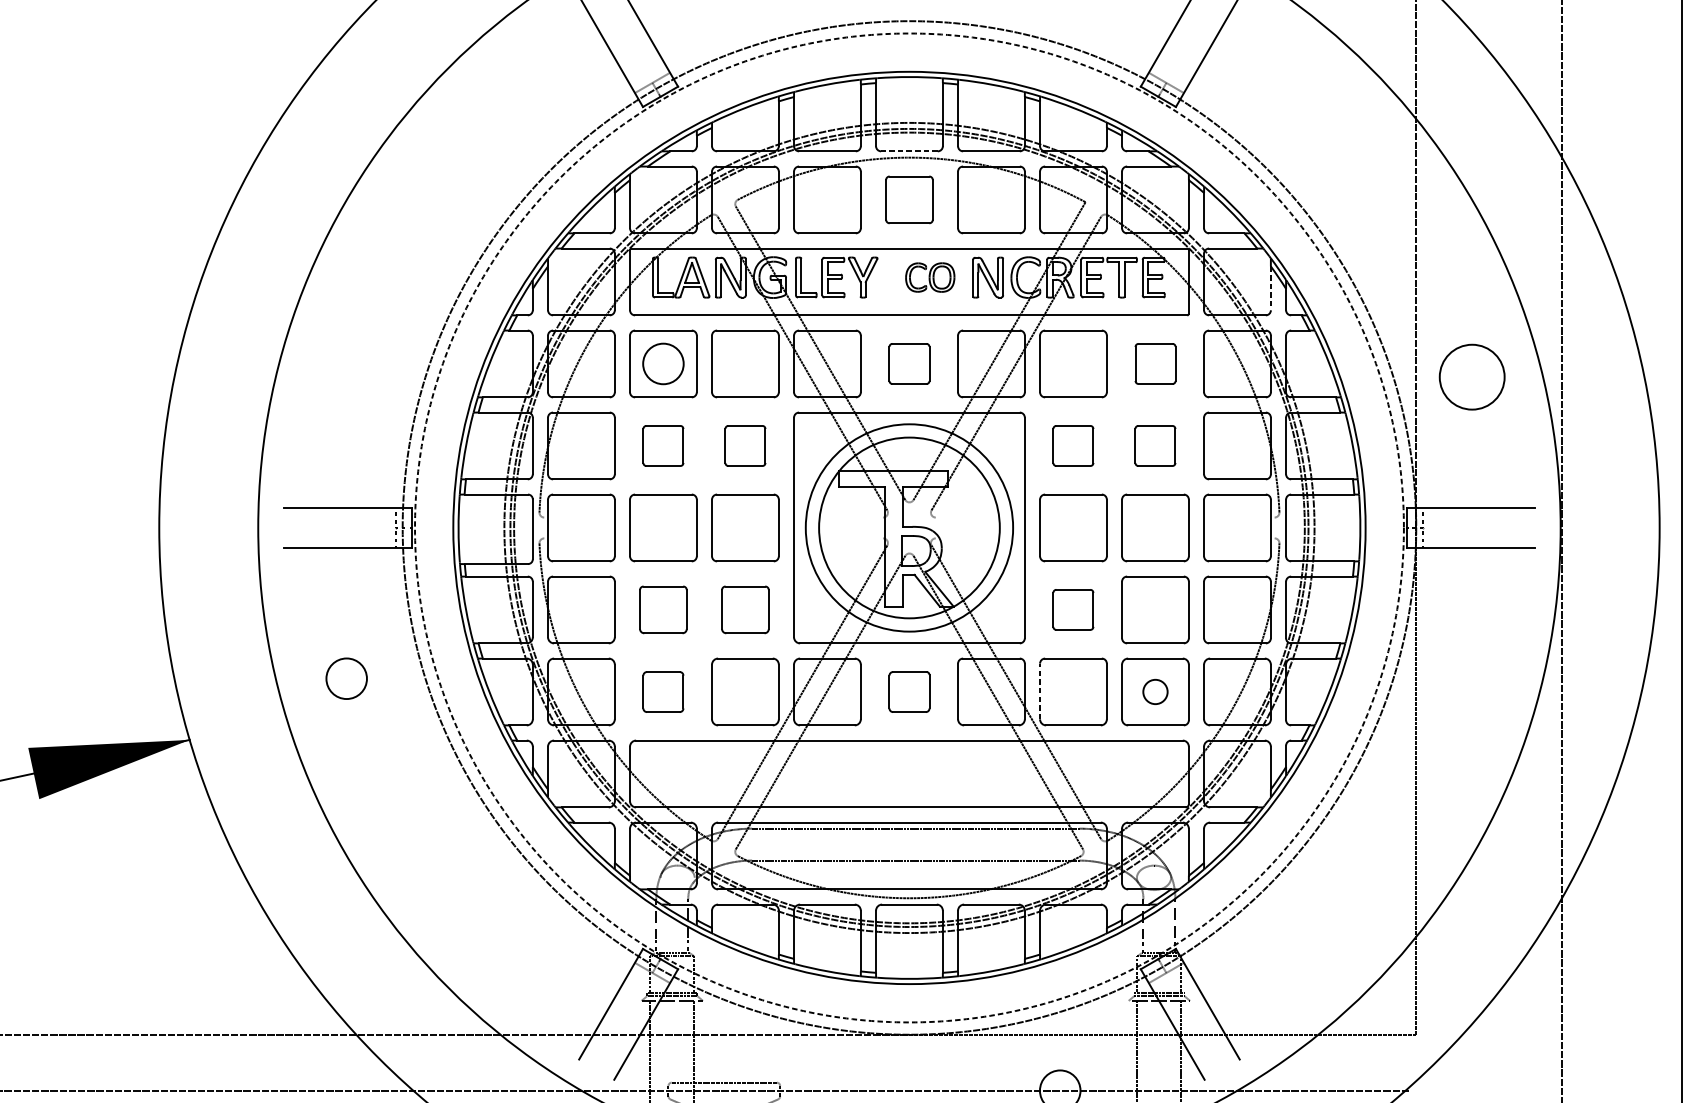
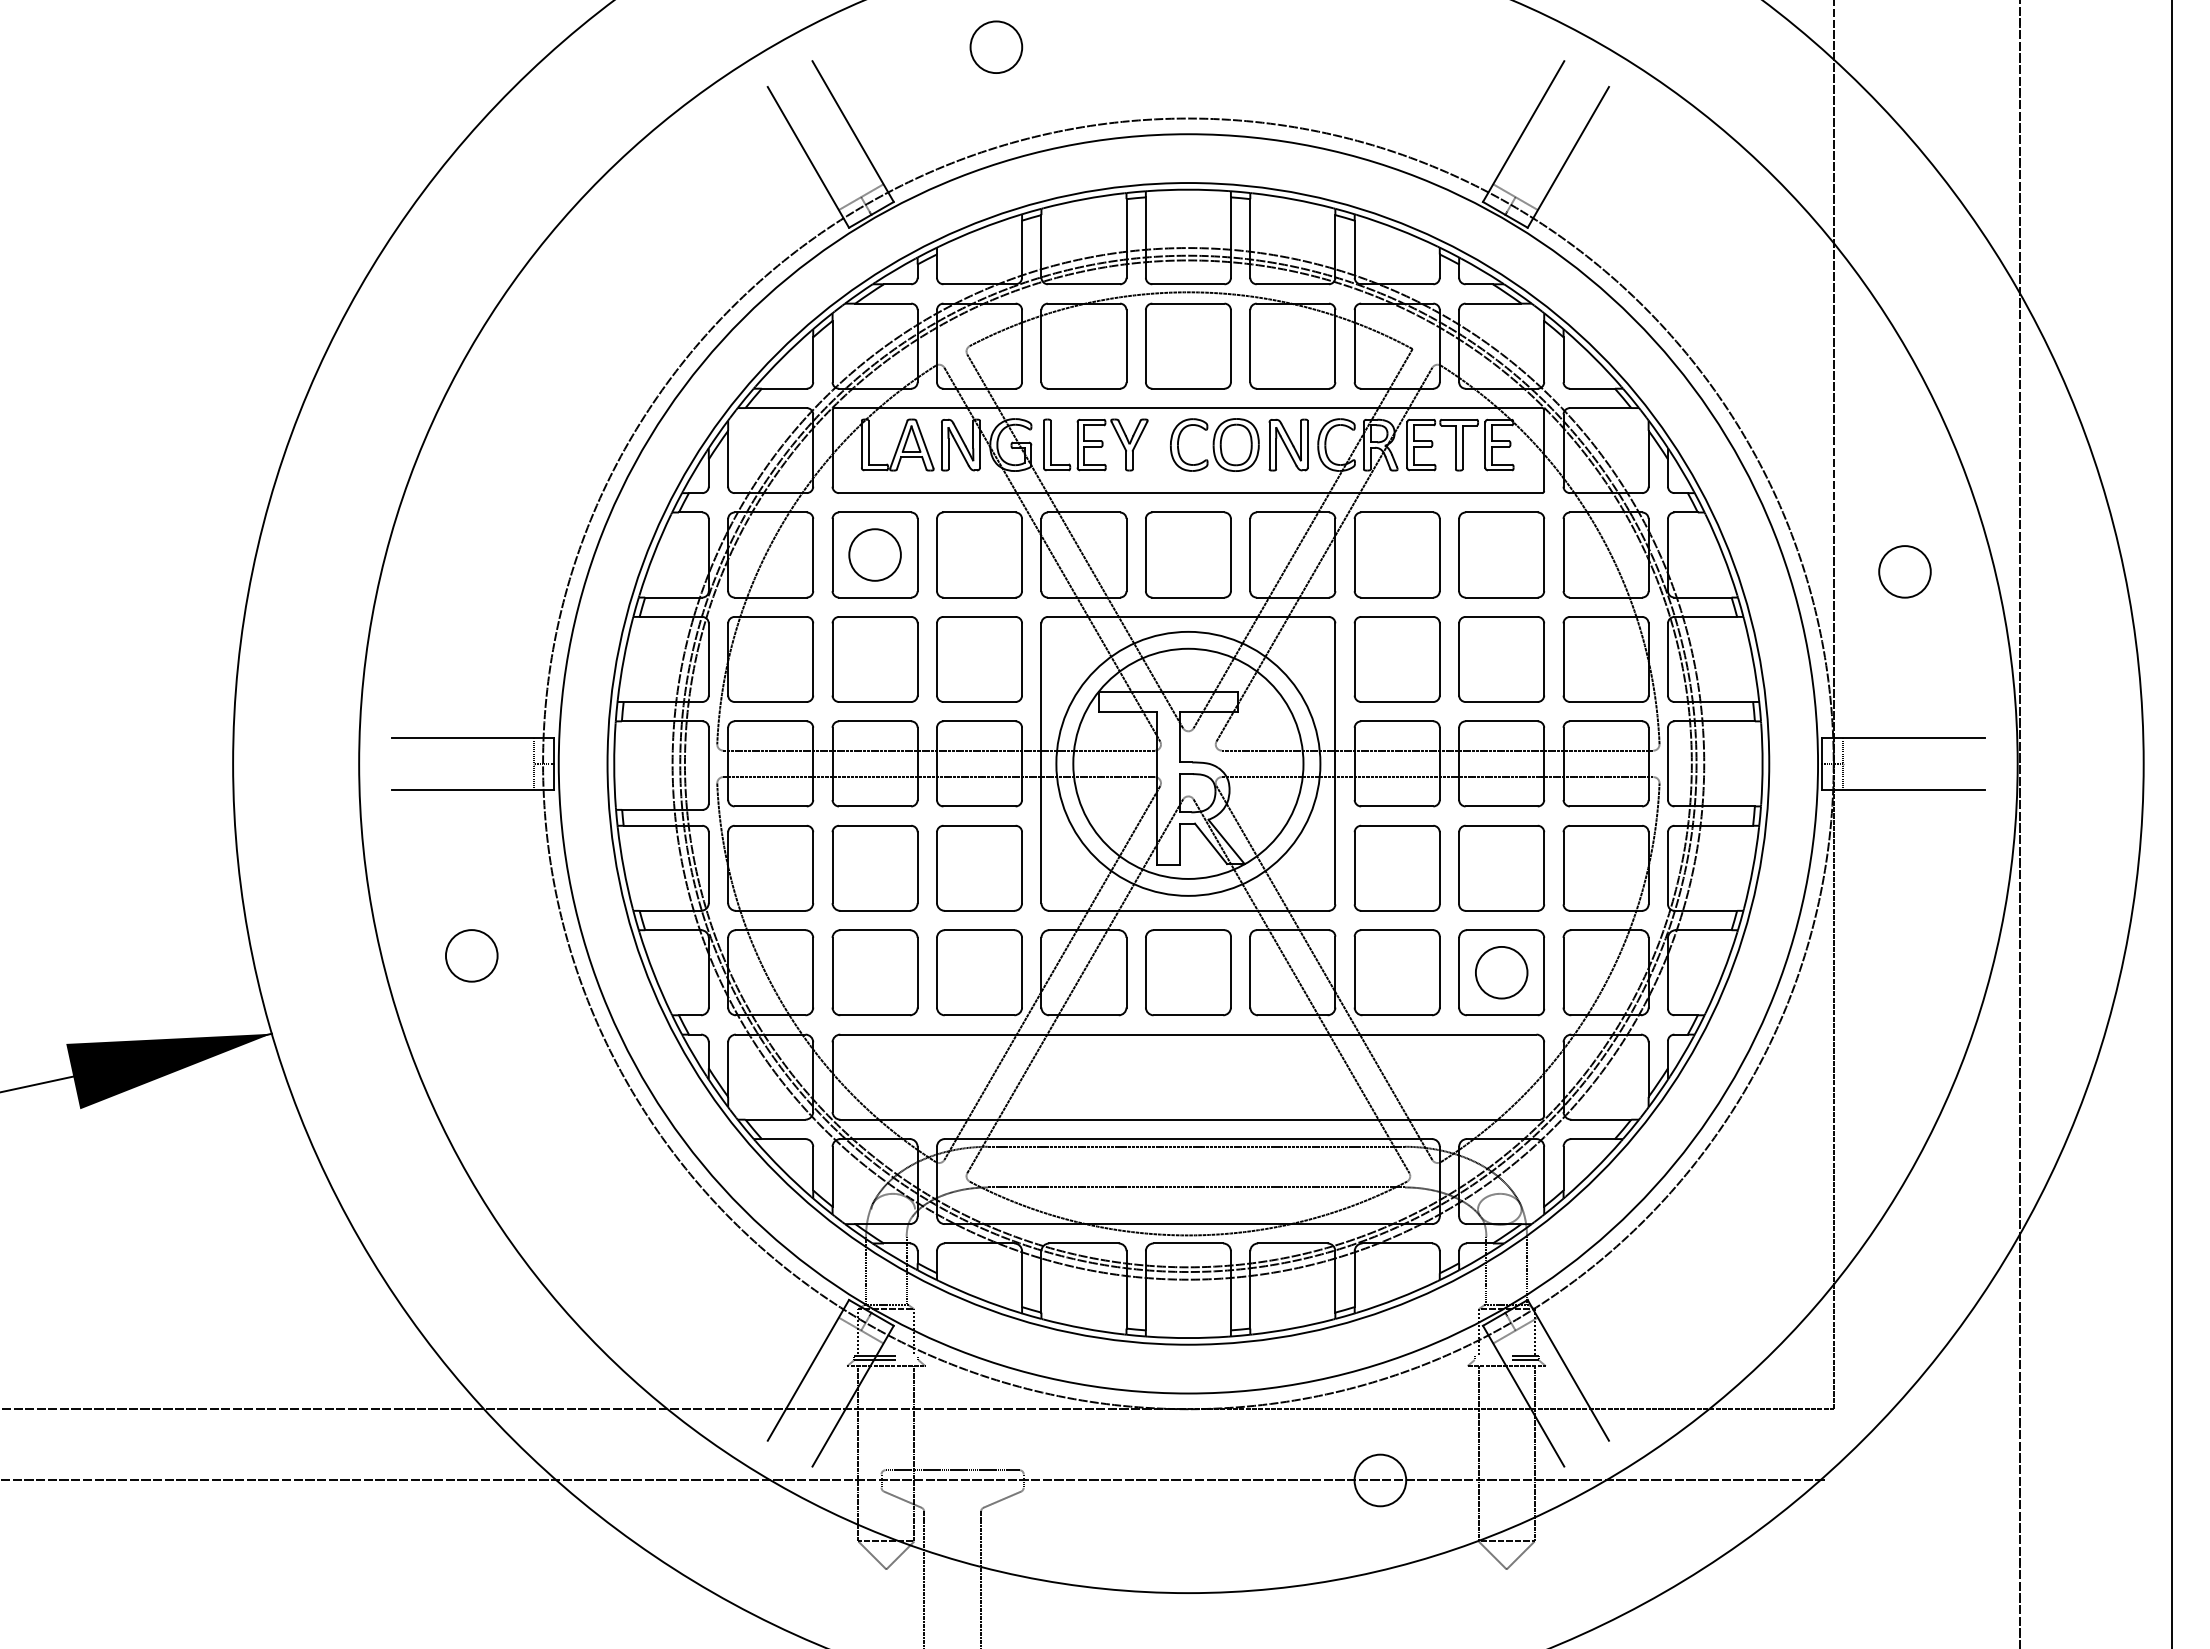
line: (908, 151) -> (1187, 284), dashed -> solid
part: (909, 199) -> (1188, 345), size x1.43
part: (929, 277) -> (1214, 444), size x1.43
line: (1270, 288) -> (1648, 458), dashed -> solid
part: (909, 363) -> (1188, 554), size x1.67
part: (1155, 363) -> (1501, 554), size x1.67
circle: (1471, 376) -> (1904, 571), size x0.62
part: (662, 446) -> (874, 659), size x1.67
part: (745, 446) -> (979, 659), size x1.67
part: (1072, 446) -> (1396, 659), size x1.67
part: (1155, 446) -> (1501, 659), size x1.67
line: (713, 517) -> (938, 750), added
line: (1105, 517) -> (1437, 750), added
circle: (909, 527) -> (1188, 763), dashed -> solid
line: (713, 538) -> (938, 777), added
line: (1105, 538) -> (1437, 777), added
part: (662, 609) -> (874, 867), size x1.43
part: (745, 609) -> (979, 867), size x1.43
part: (1072, 609) -> (1396, 867), size x1.67
part: (662, 691) -> (874, 972), size x1.67
part: (909, 691) -> (1188, 972), size x1.67
line: (1039, 691) -> (1354, 971), dashed -> solid
circle: (1155, 691) -> (1501, 972), size x1.67

